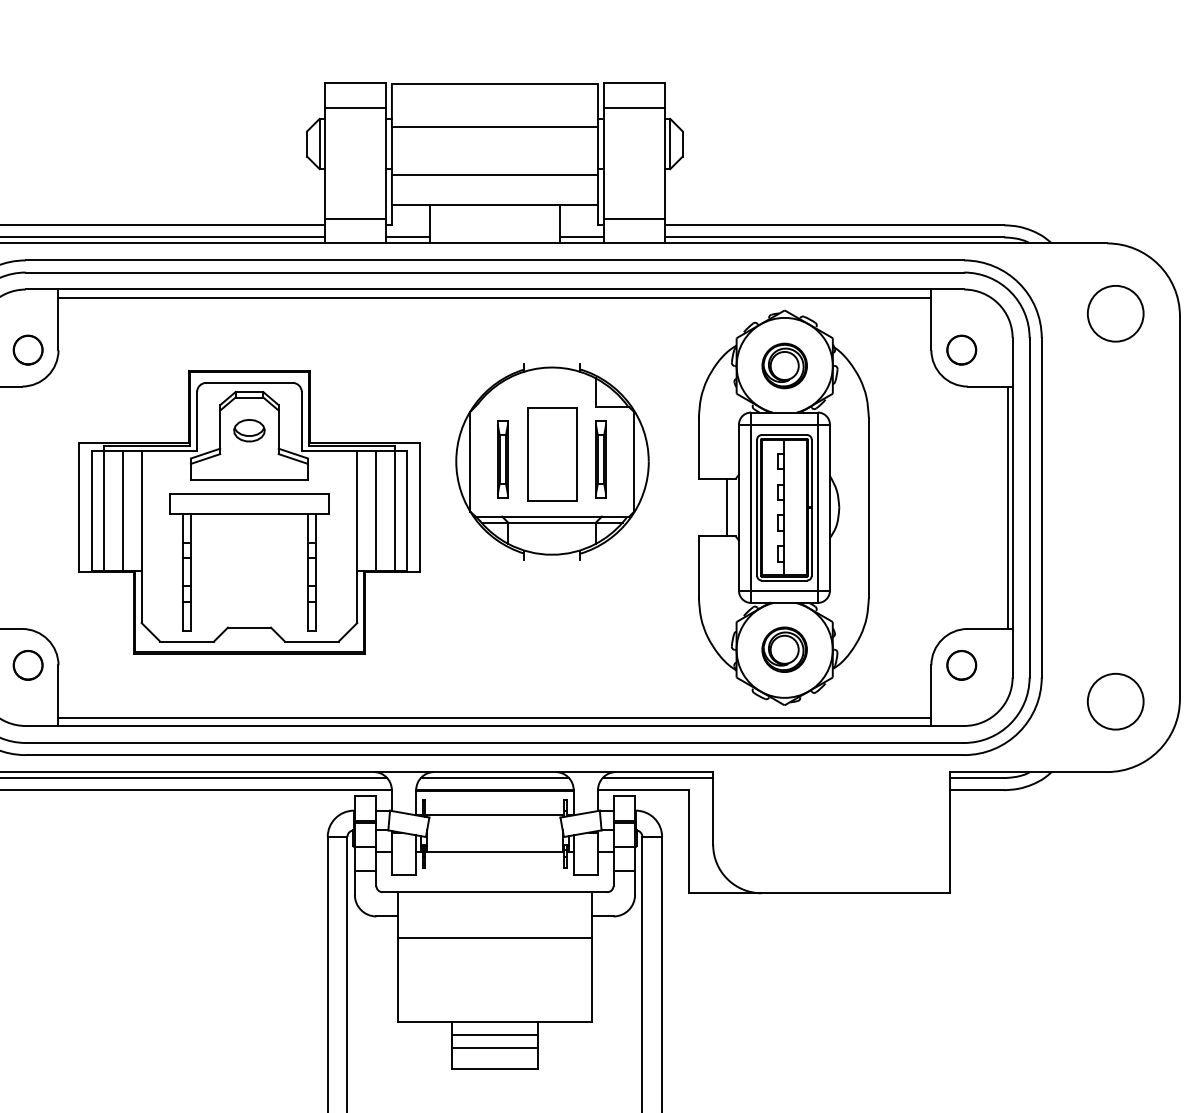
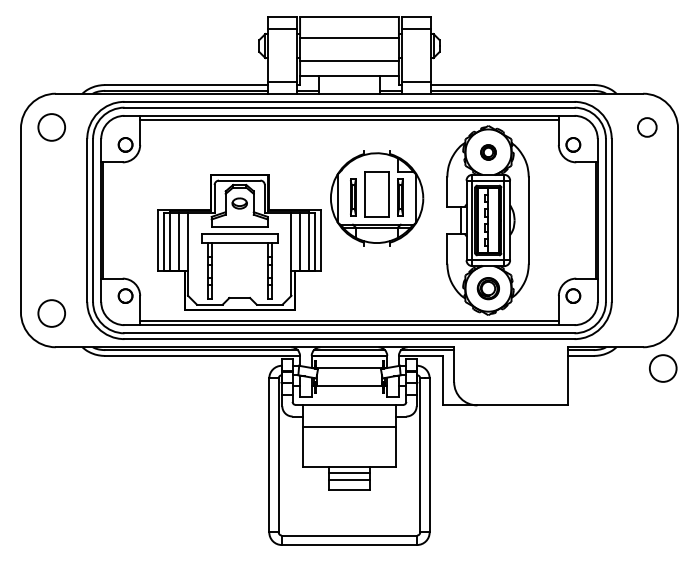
circle: (1116, 313) -> (647, 127), size x0.7
part: (784, 365) -> (488, 152), size x0.7
part: (248, 511) -> (239, 242), moved
circle: (1116, 701) -> (663, 368), moved

